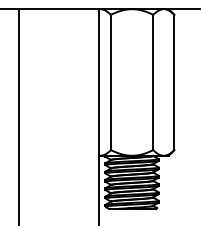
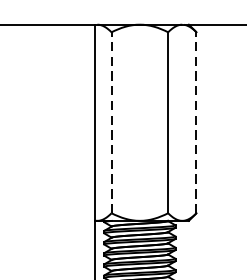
line: (110, 82) -> (110, 122), solid -> dashed
line: (174, 82) -> (196, 122), solid -> dashed

